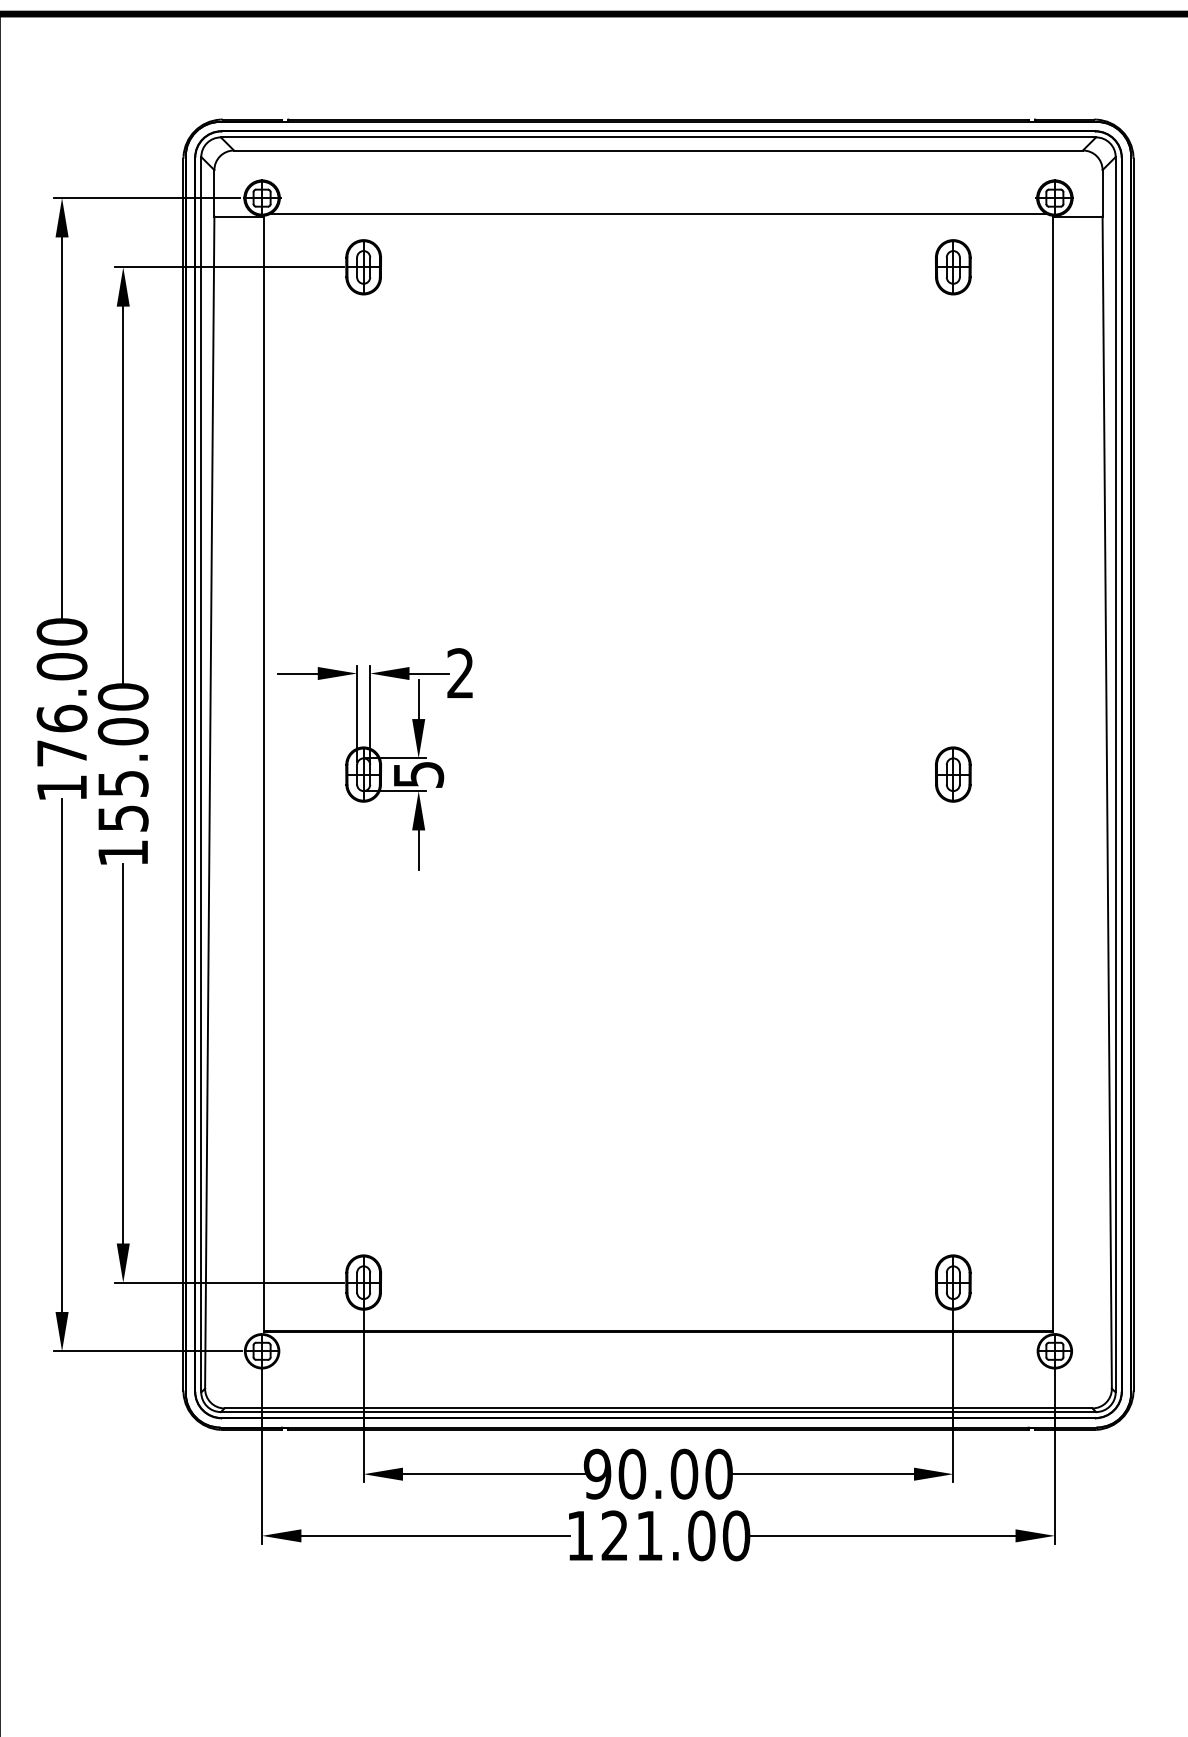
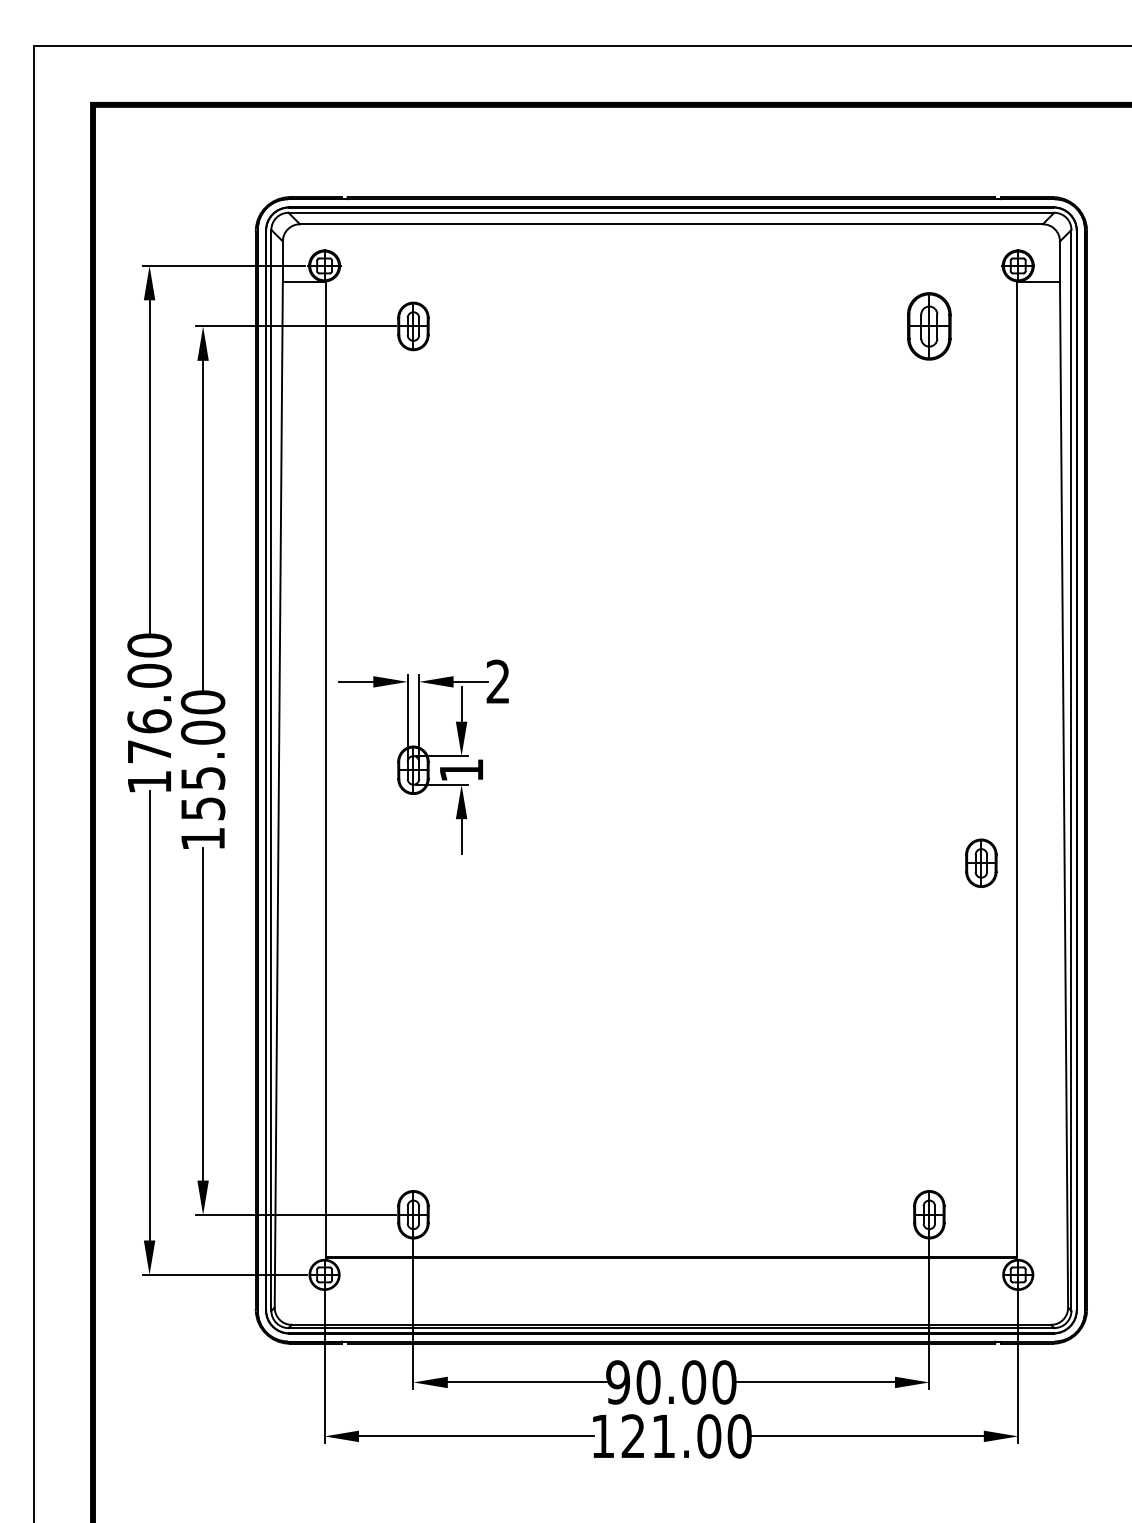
line: (658, 213) -> (671, 279), removed
part: (953, 267) -> (929, 326), size x1.4
part: (953, 773) -> (981, 862), moved
text: (418, 774) -> (461, 770), 5 -> 1

